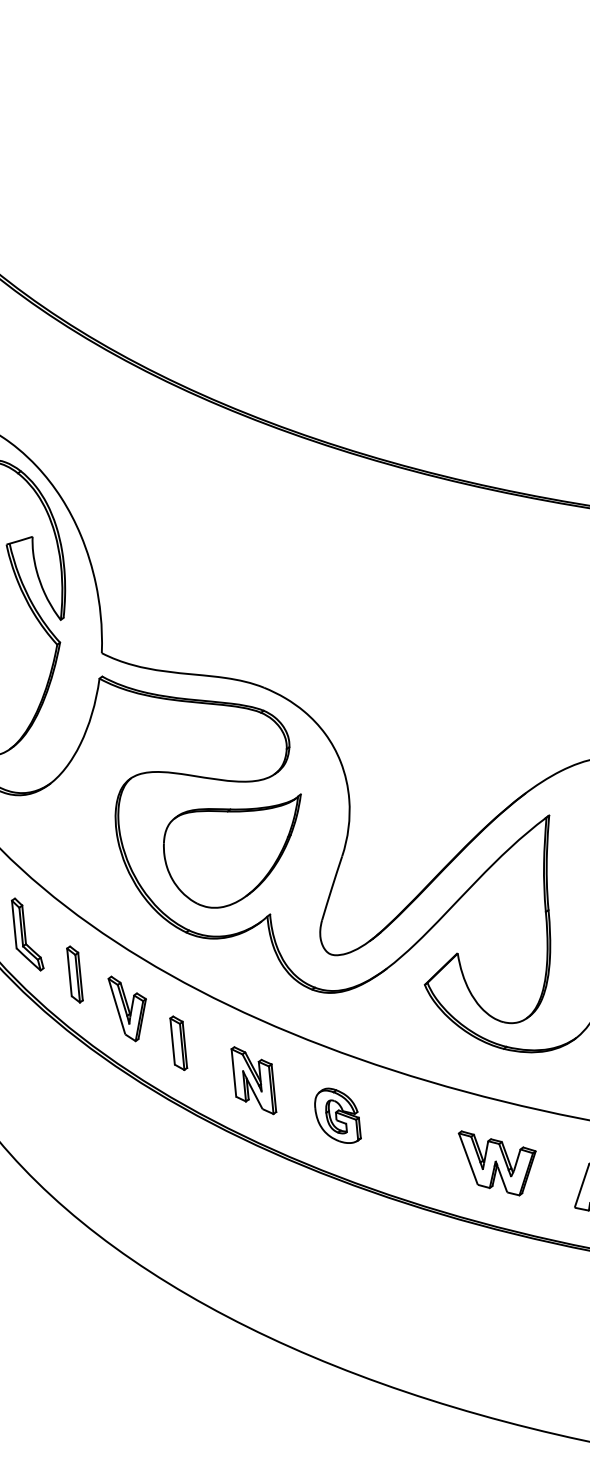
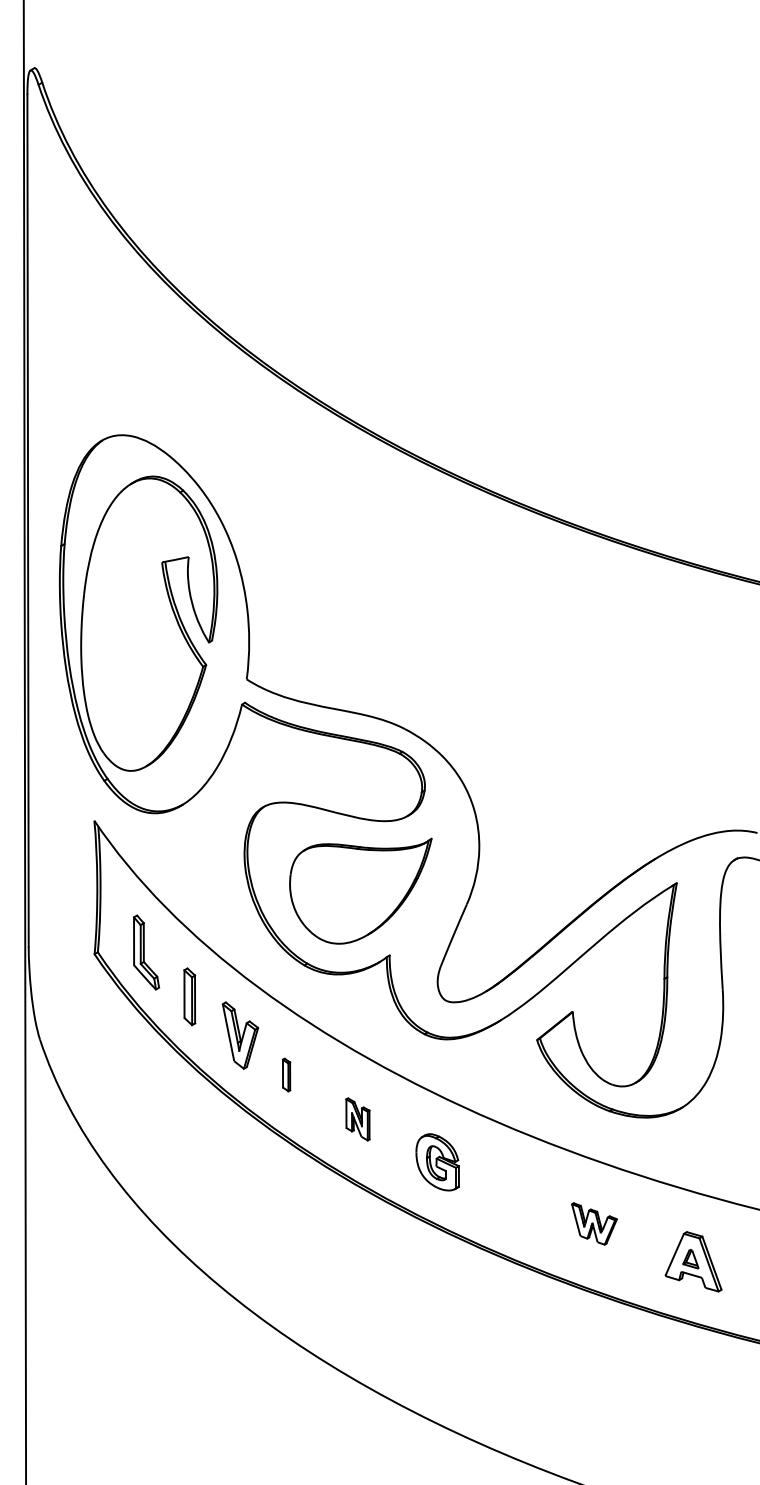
part: (178, 1042) -> (286, 1074), size x0.6
part: (253, 1080) -> (357, 1119), size x0.6
part: (499, 1162) -> (594, 1223), size x0.6

